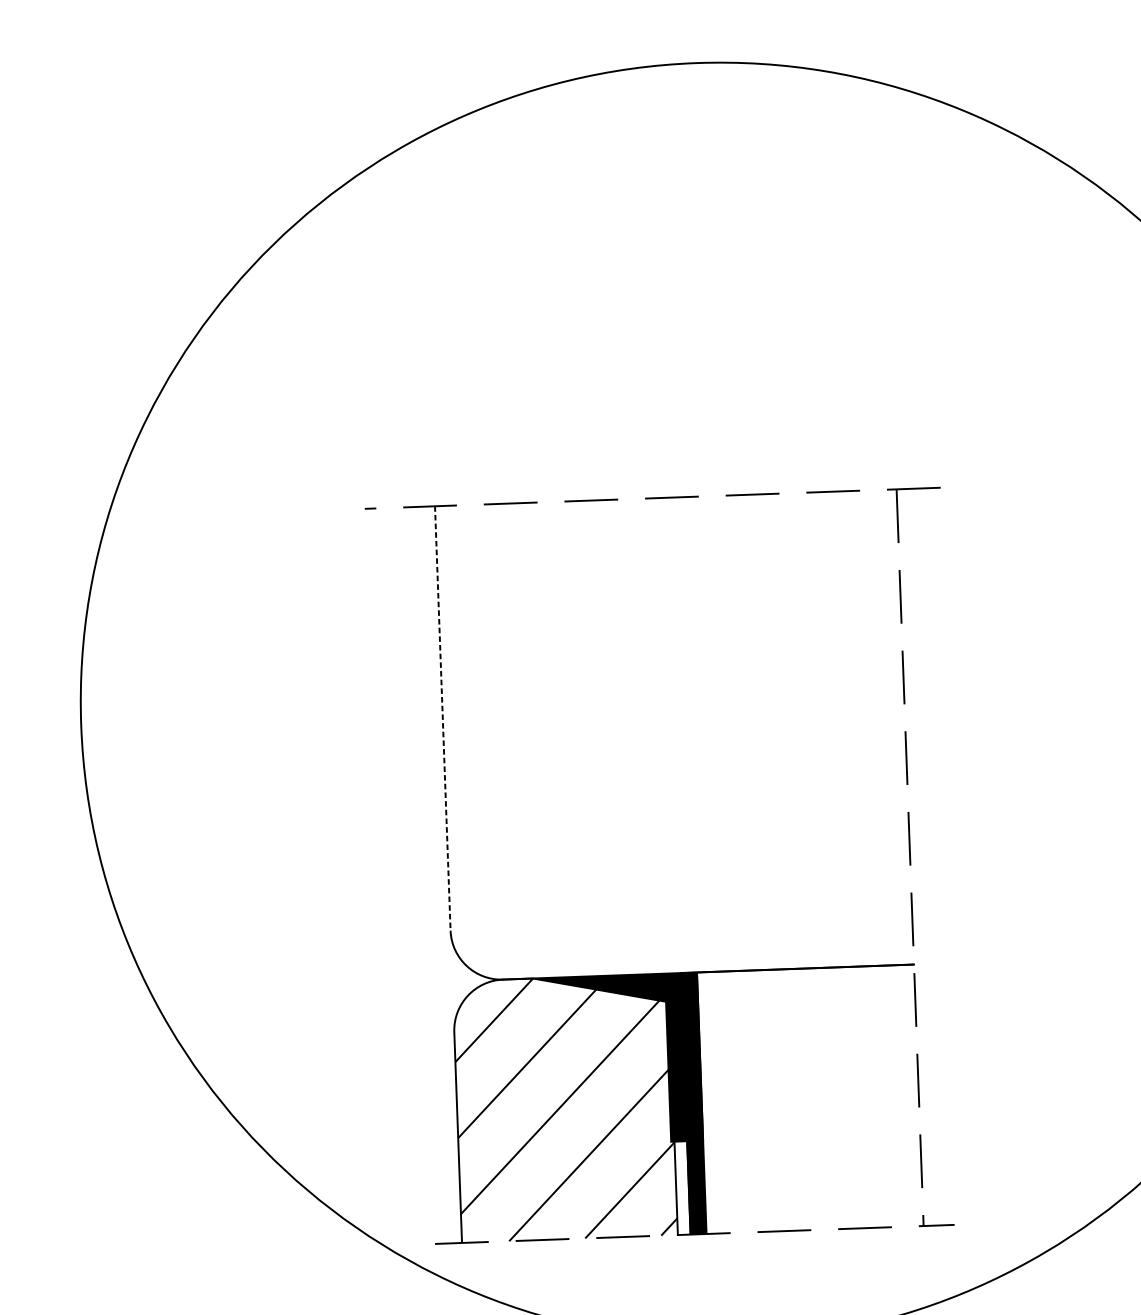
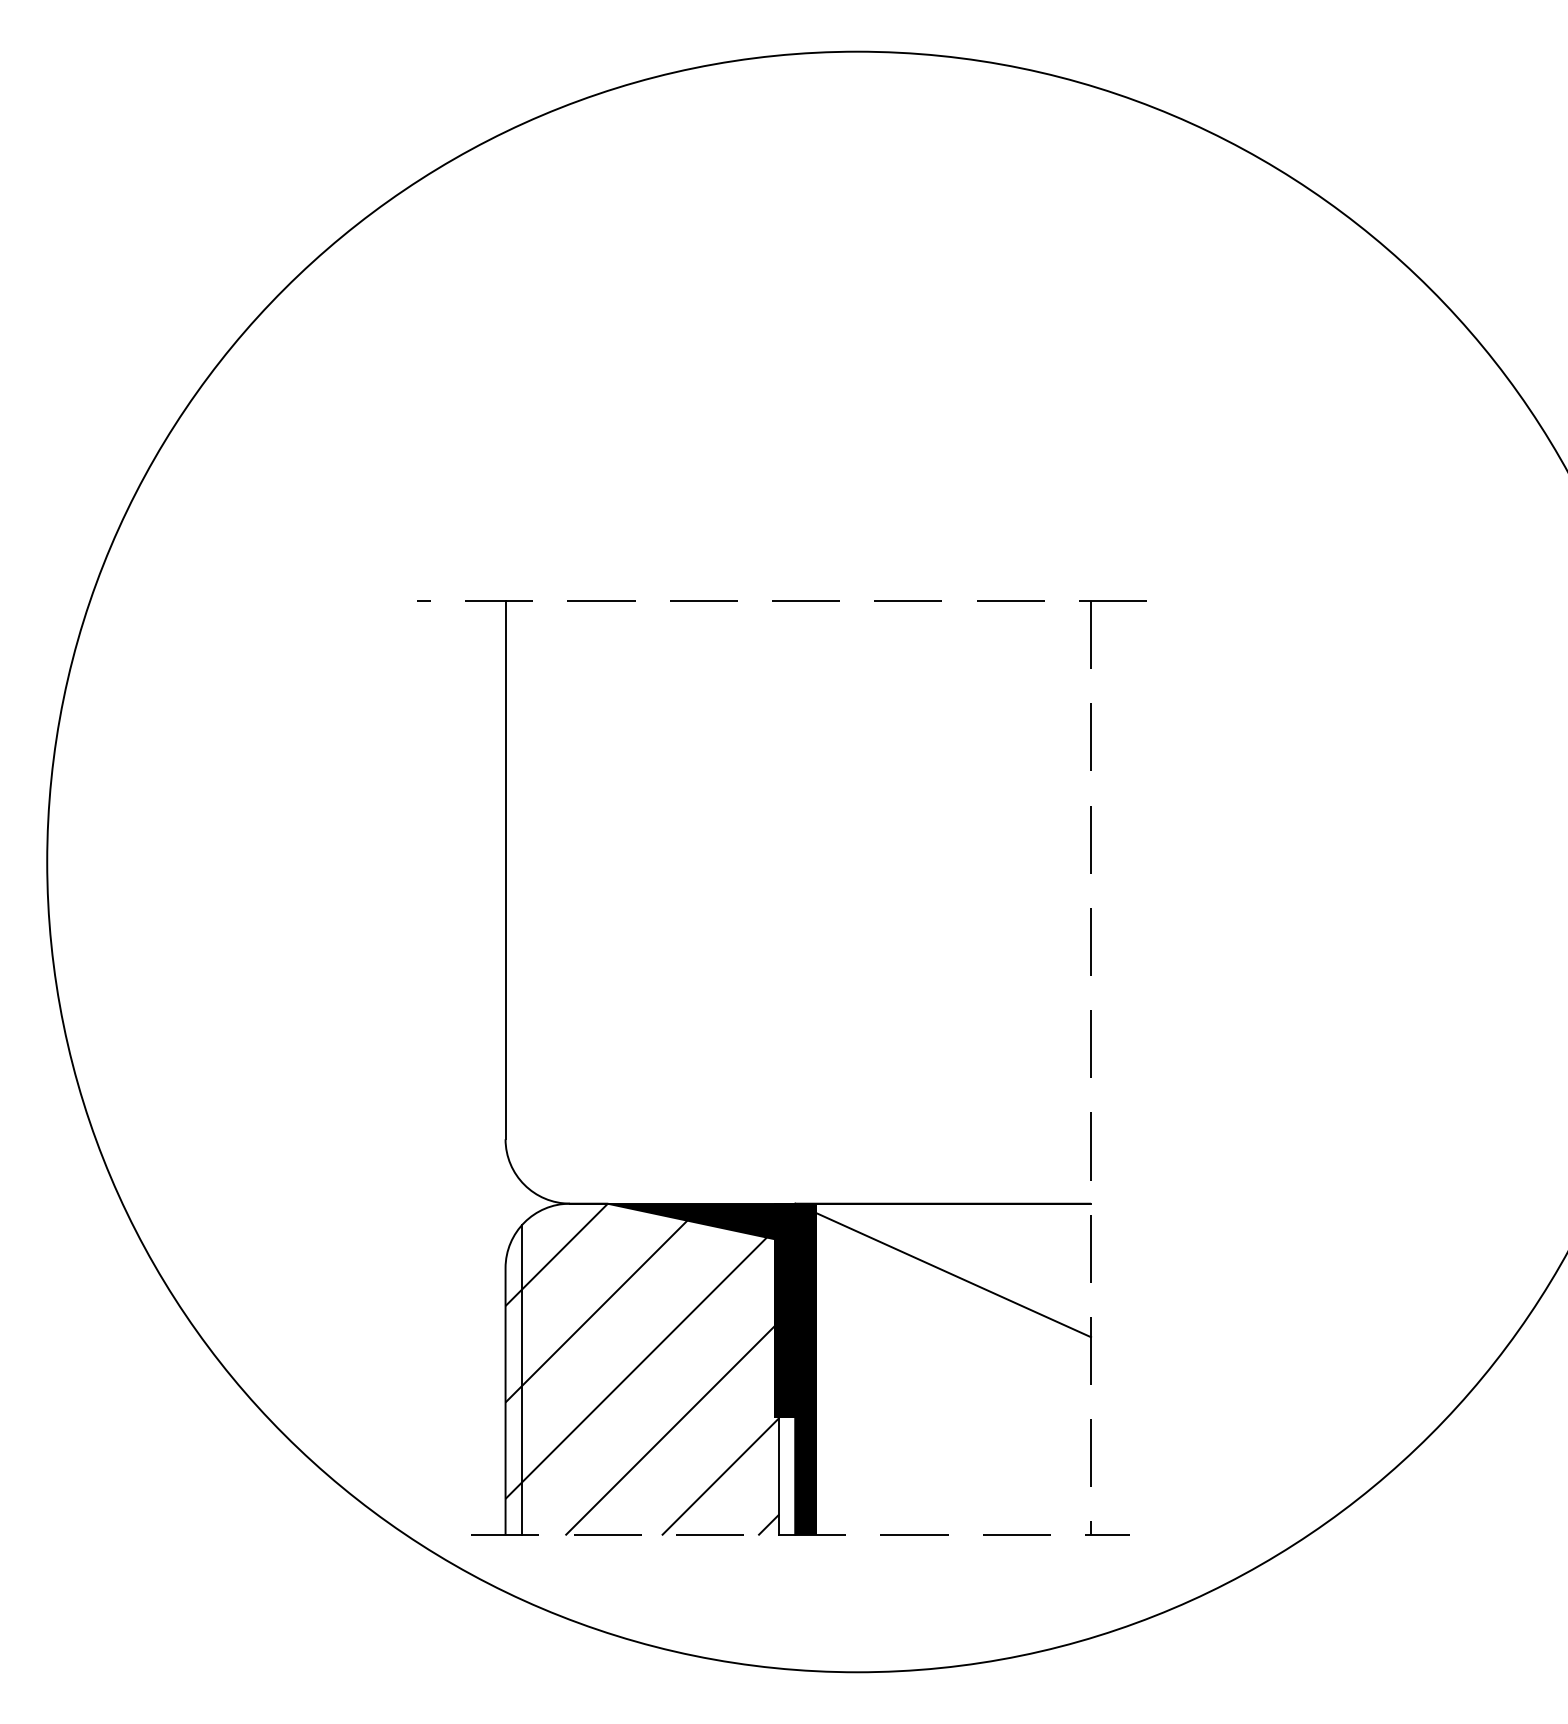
line: (442, 718) -> (505, 870), dashed -> solid
line: (799, 1021) -> (943, 1270), added
line: (470, 1120) -> (521, 1380), added

